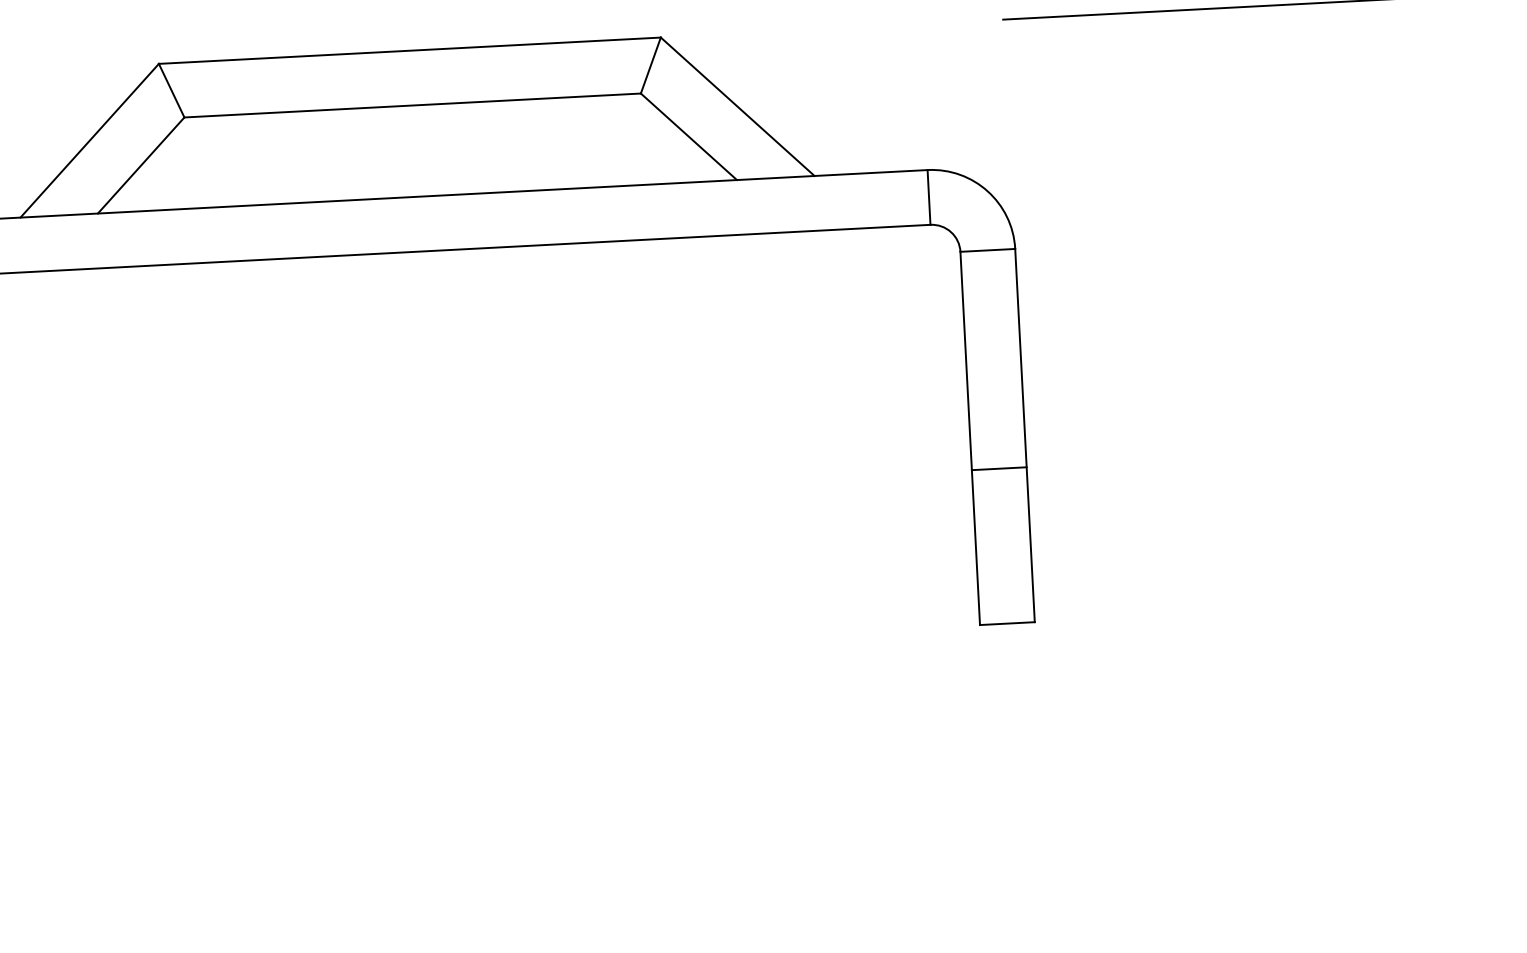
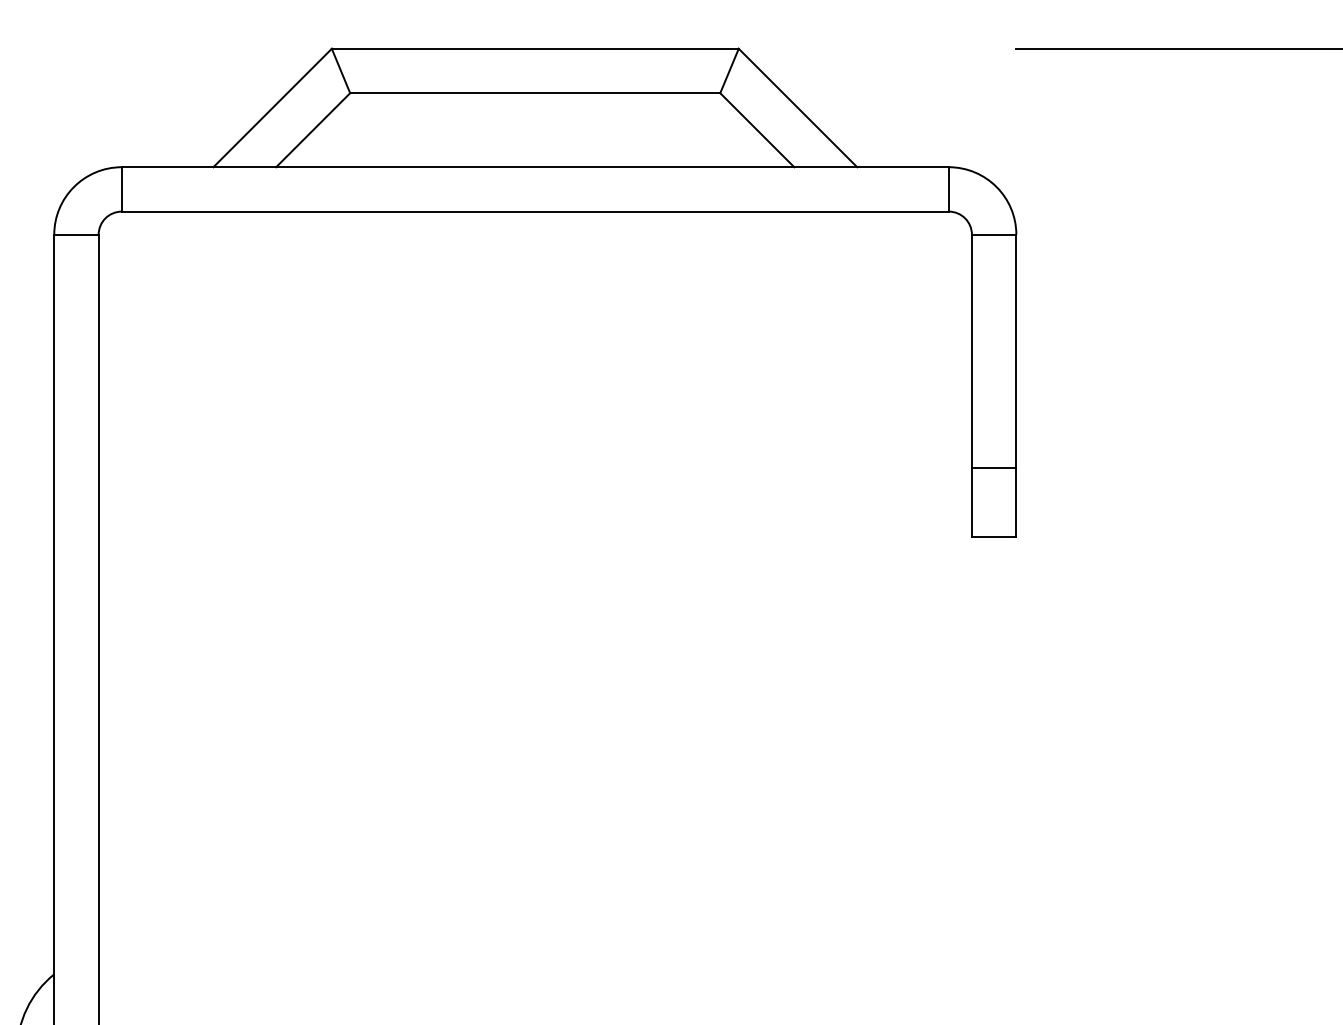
line: (998, 468) -> (993, 467), moved

